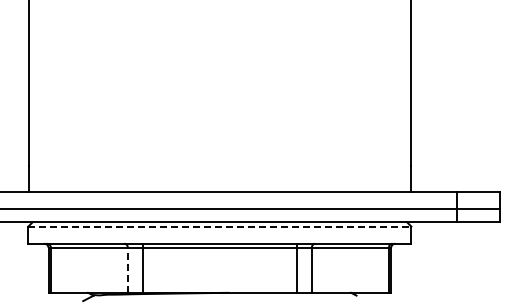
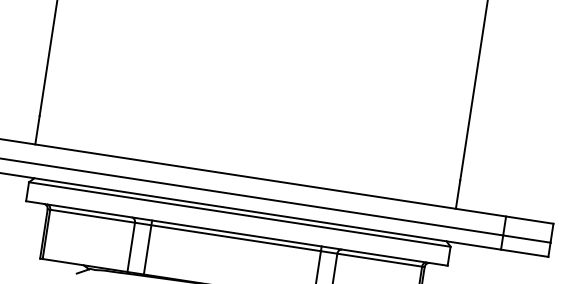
line: (220, 226) -> (240, 214), dashed -> solid
line: (127, 269) -> (130, 246), dashed -> solid

